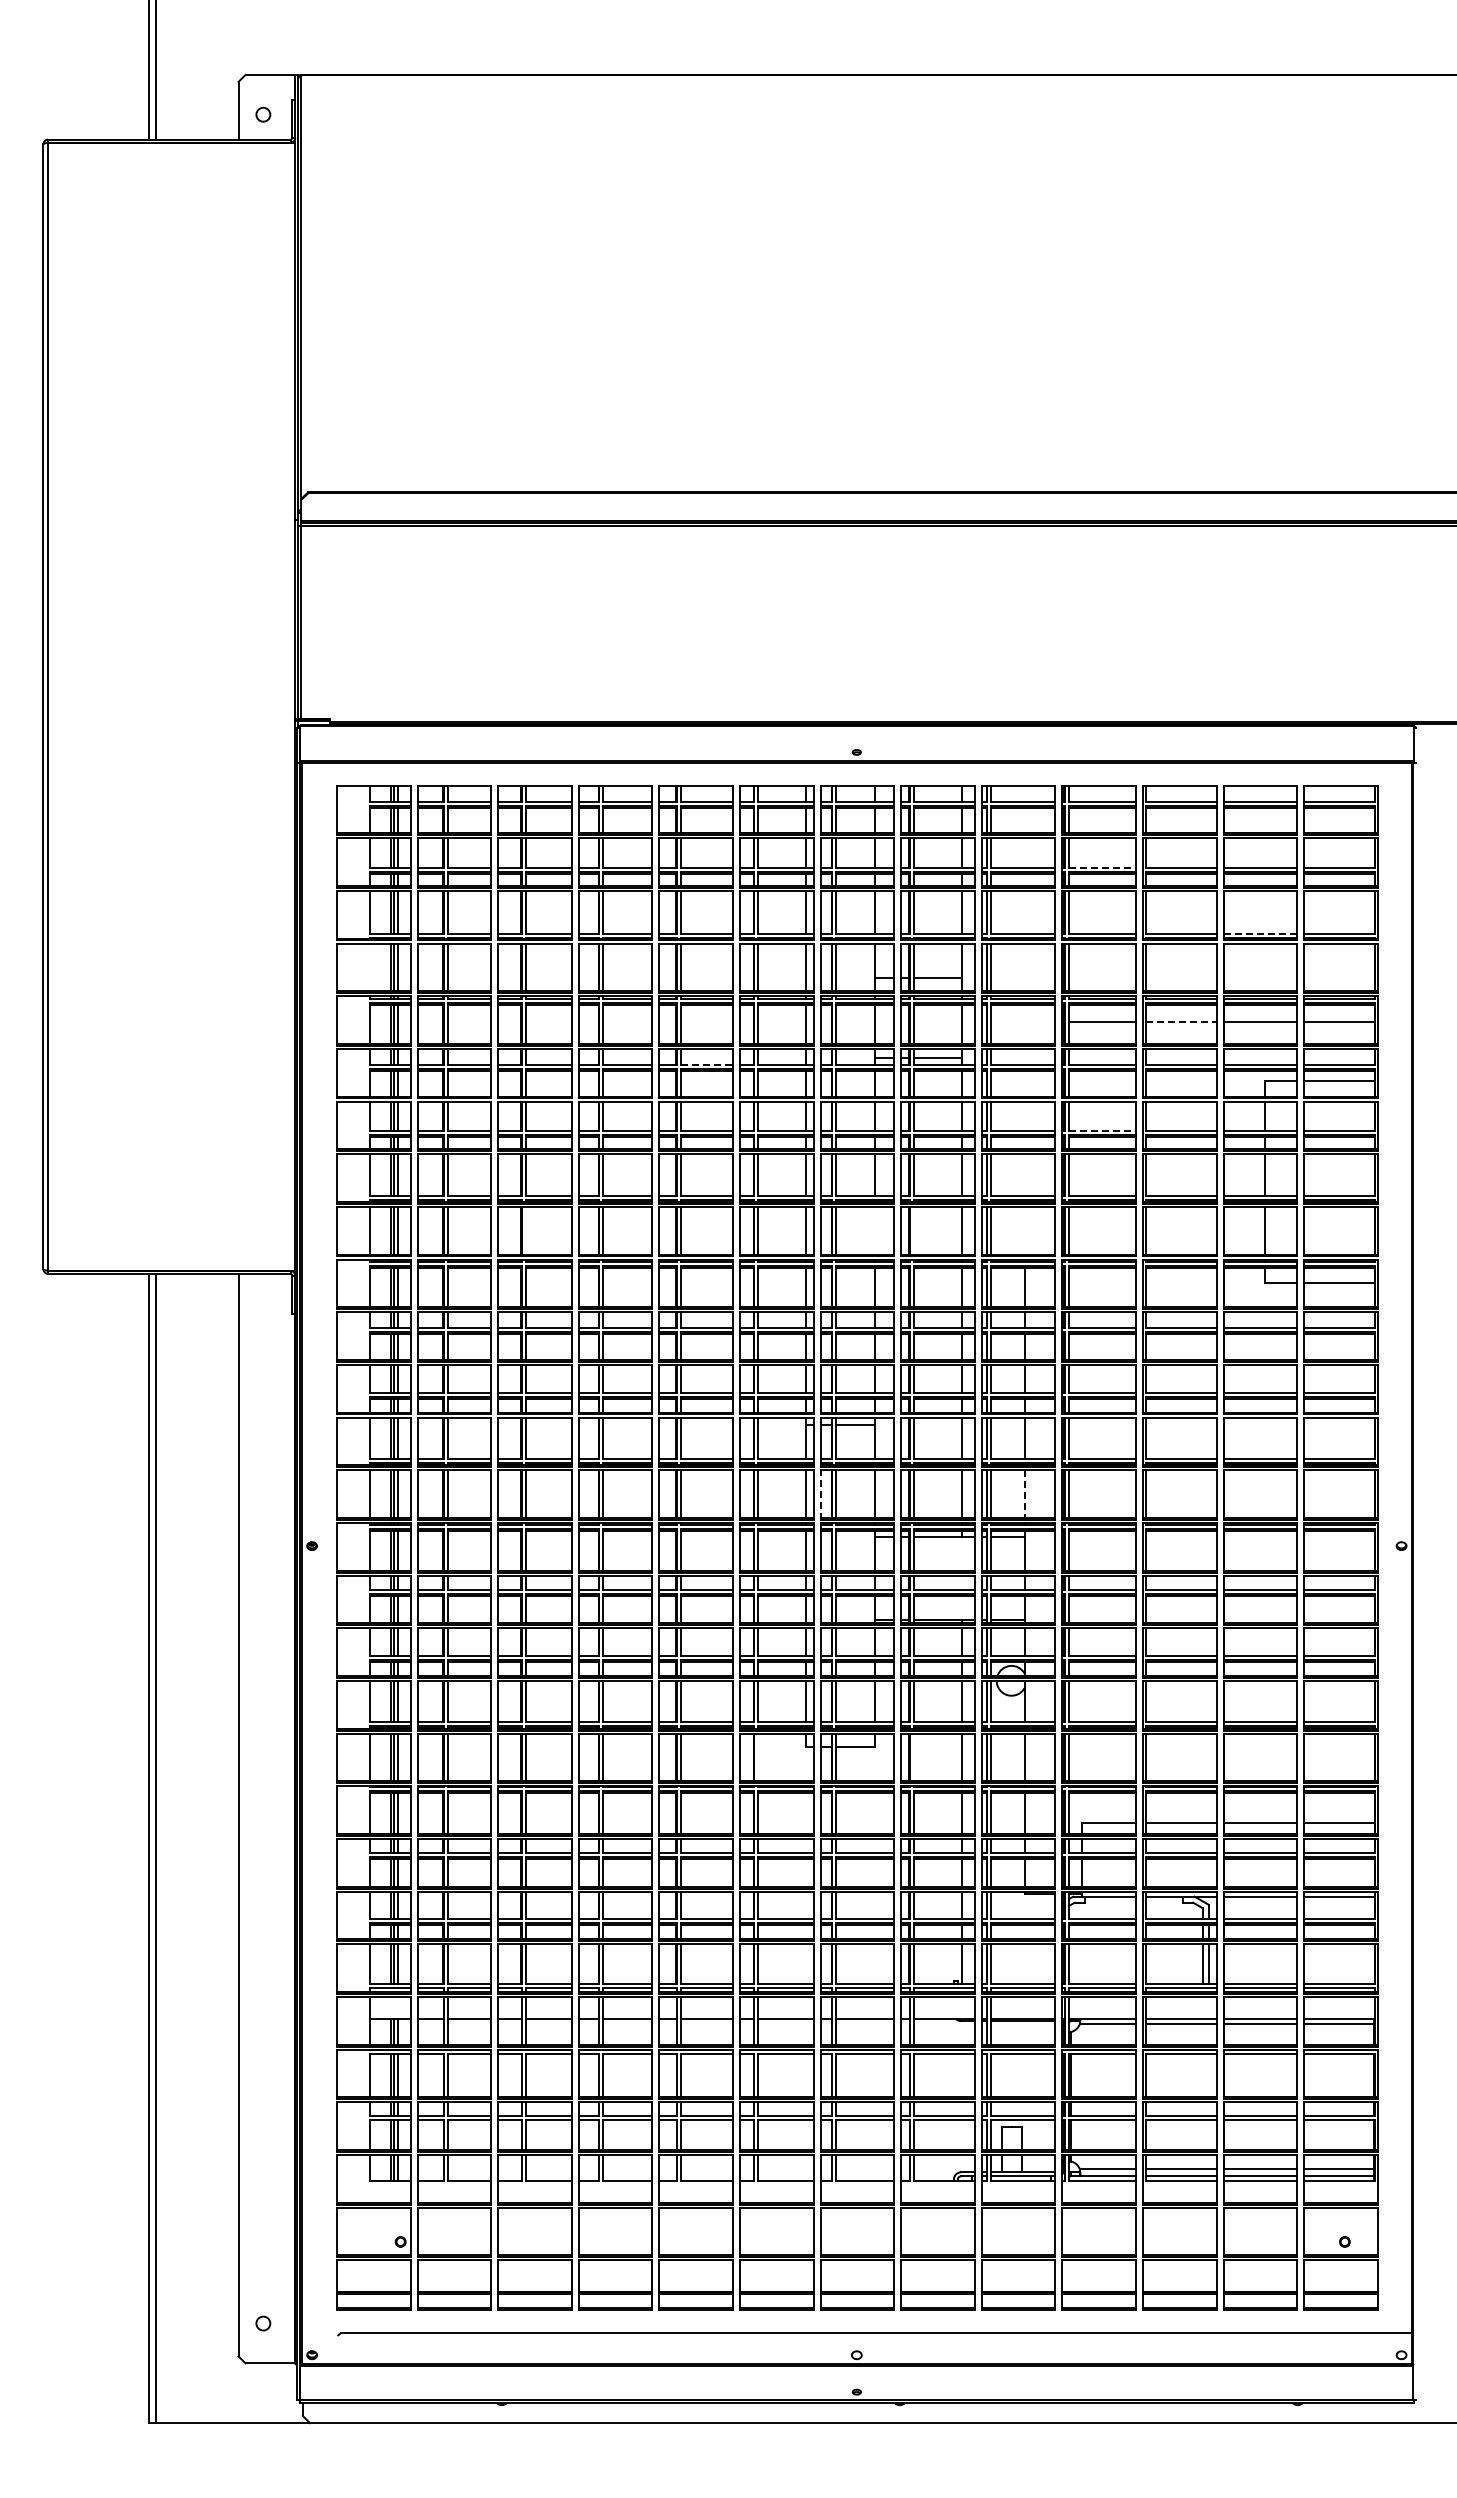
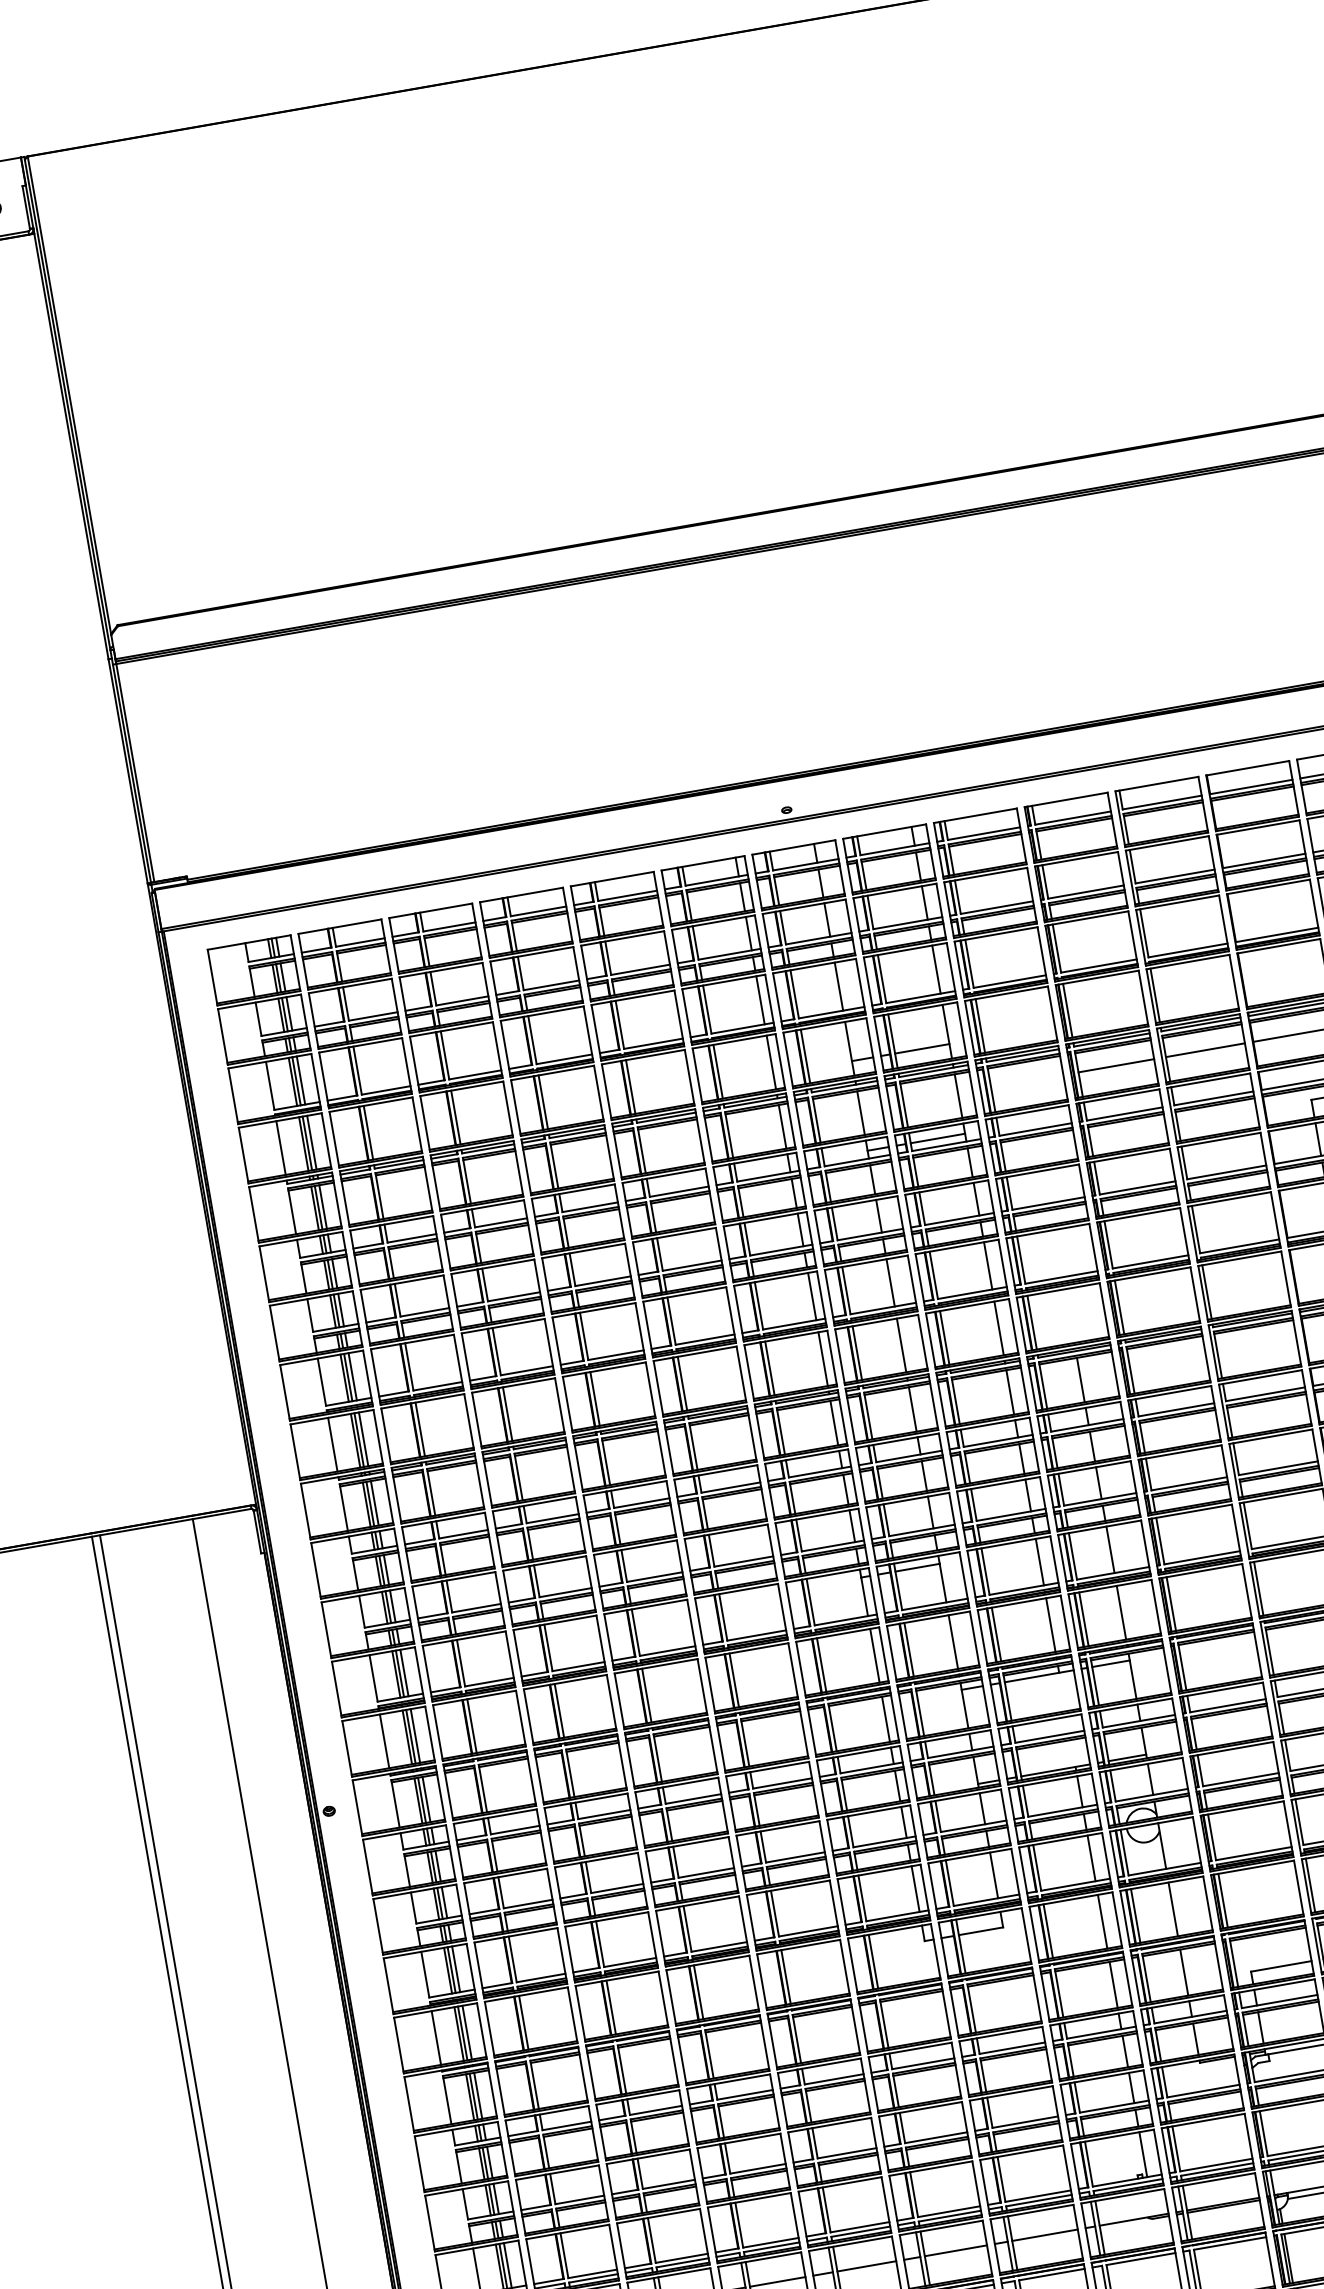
line: (1102, 867) -> (1086, 891), dashed -> solid
line: (1260, 933) -> (1277, 934), dashed -> solid
line: (370, 967) -> (281, 1148), added
line: (1181, 1022) -> (1205, 1050), dashed -> solid
line: (707, 1064) -> (679, 1191), dashed -> solid
line: (1102, 1130) -> (1137, 1187), dashed -> solid
line: (525, 1230) -> (507, 1413), added
line: (875, 1230) -> (901, 1345), added
line: (913, 1230) -> (944, 1337), added
line: (1024, 1494) -> (1121, 1613), dashed -> solid
line: (820, 1495) -> (891, 1654), dashed -> solid
line: (758, 1757) -> (873, 1961), added
line: (913, 1757) -> (1048, 1931), added

